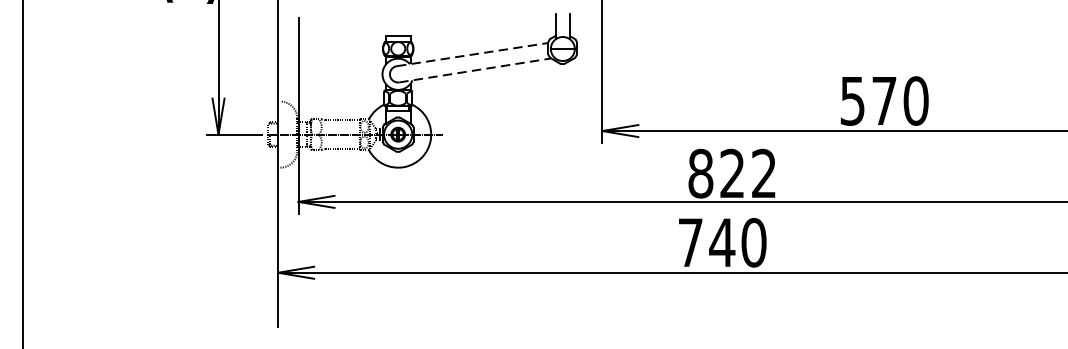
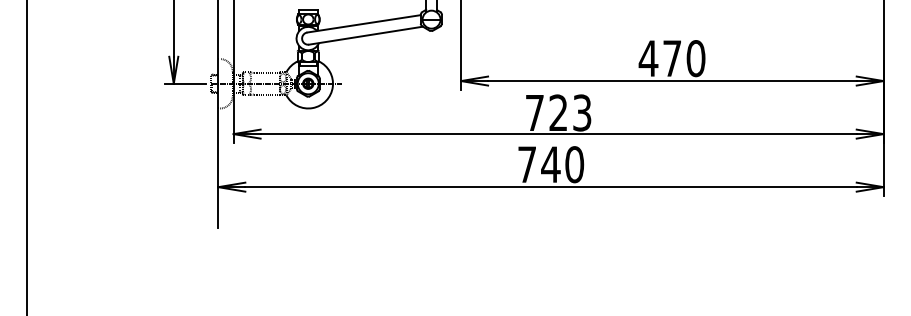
line: (473, 54) -> (364, 23), dashed -> solid
line: (475, 70) -> (366, 35), dashed -> solid
text: (852, 100) -> (648, 58), 570 -> 470
text: (732, 173) -> (558, 112), 822 -> 723

